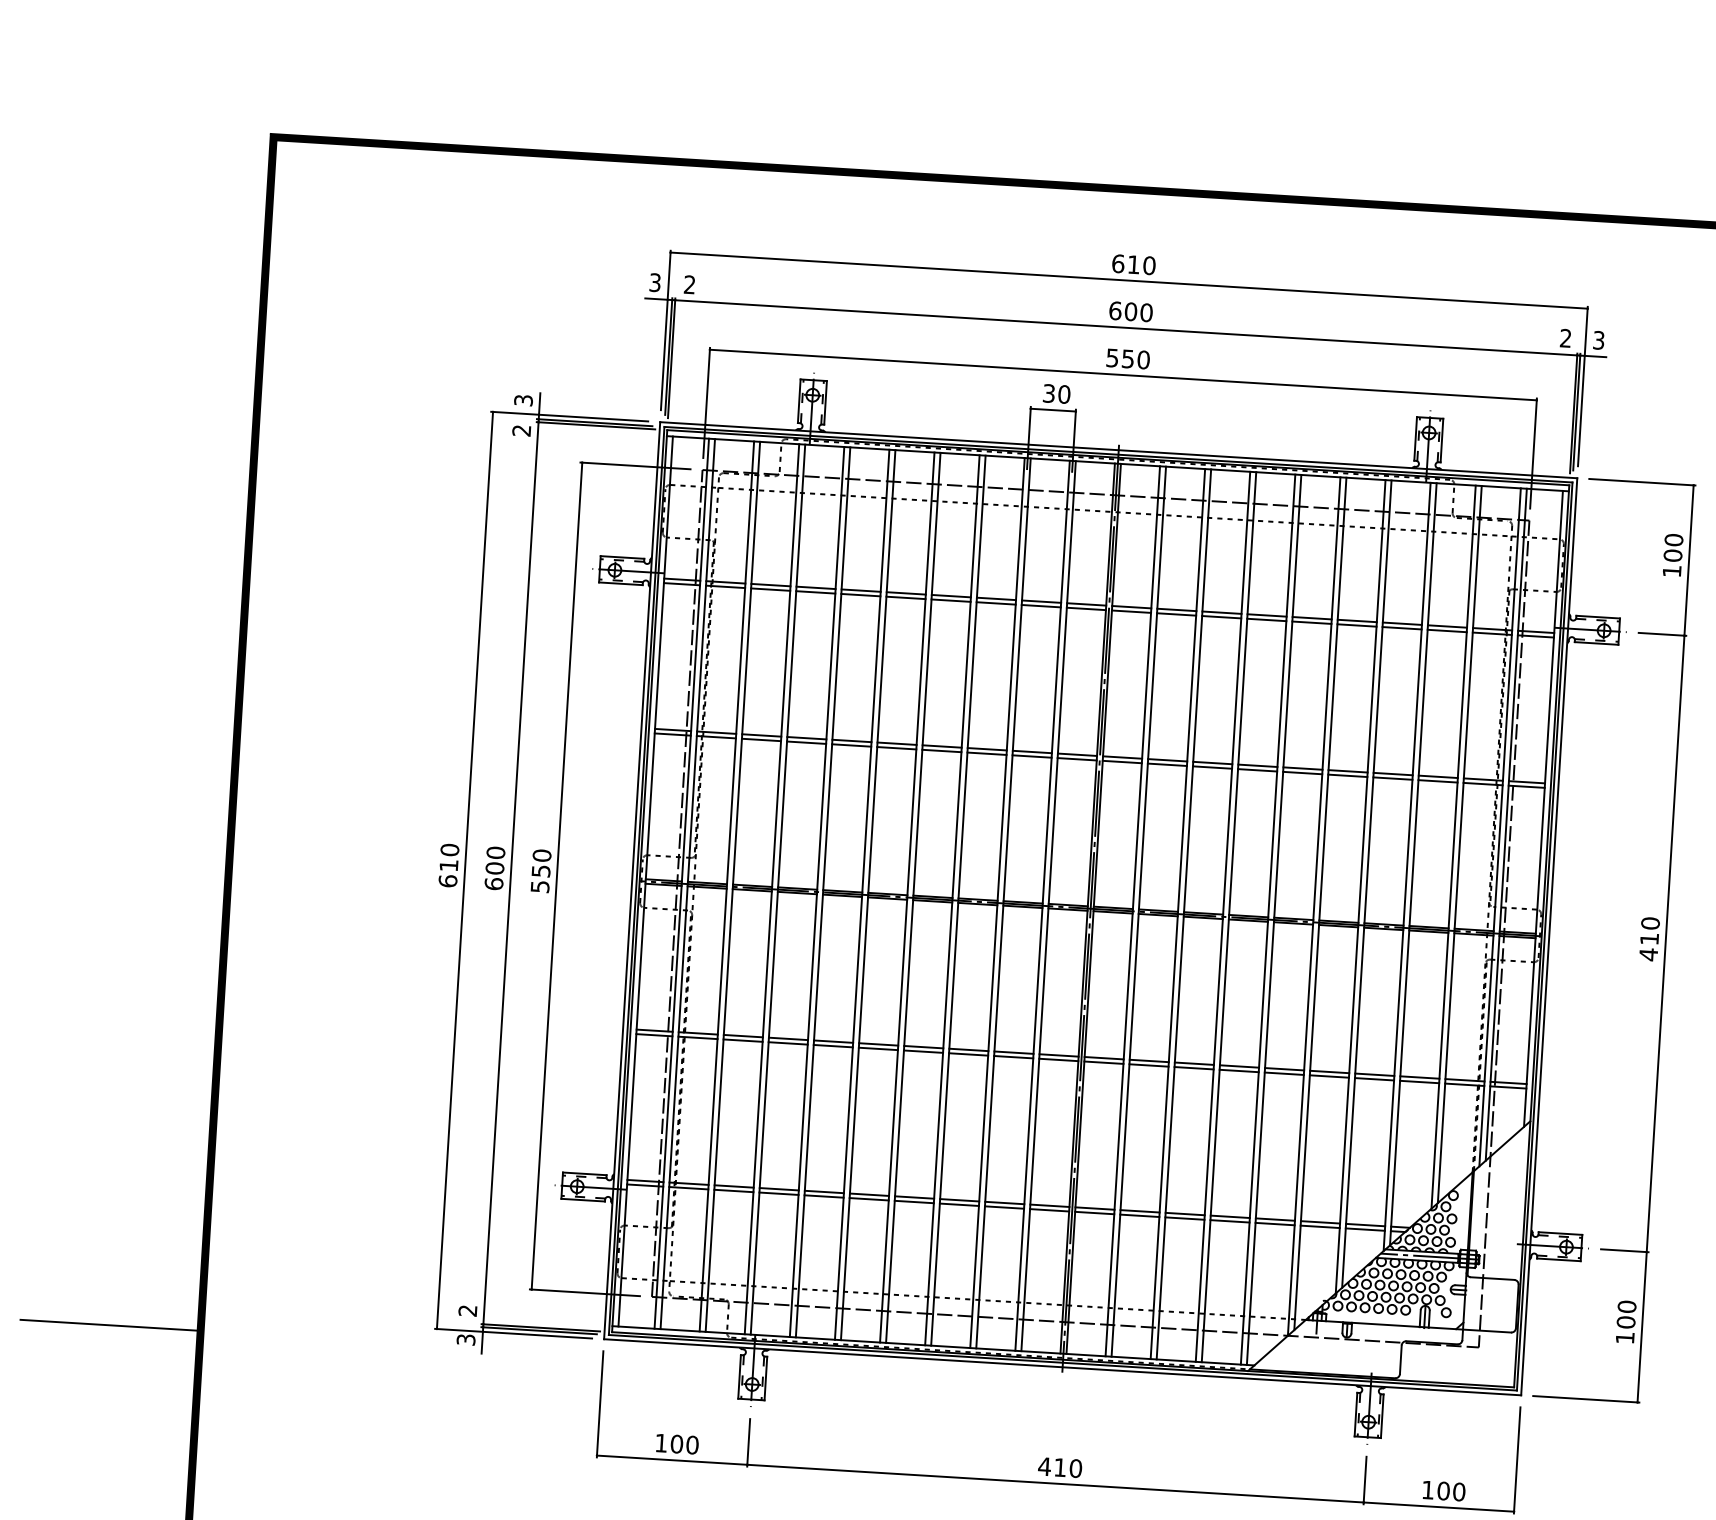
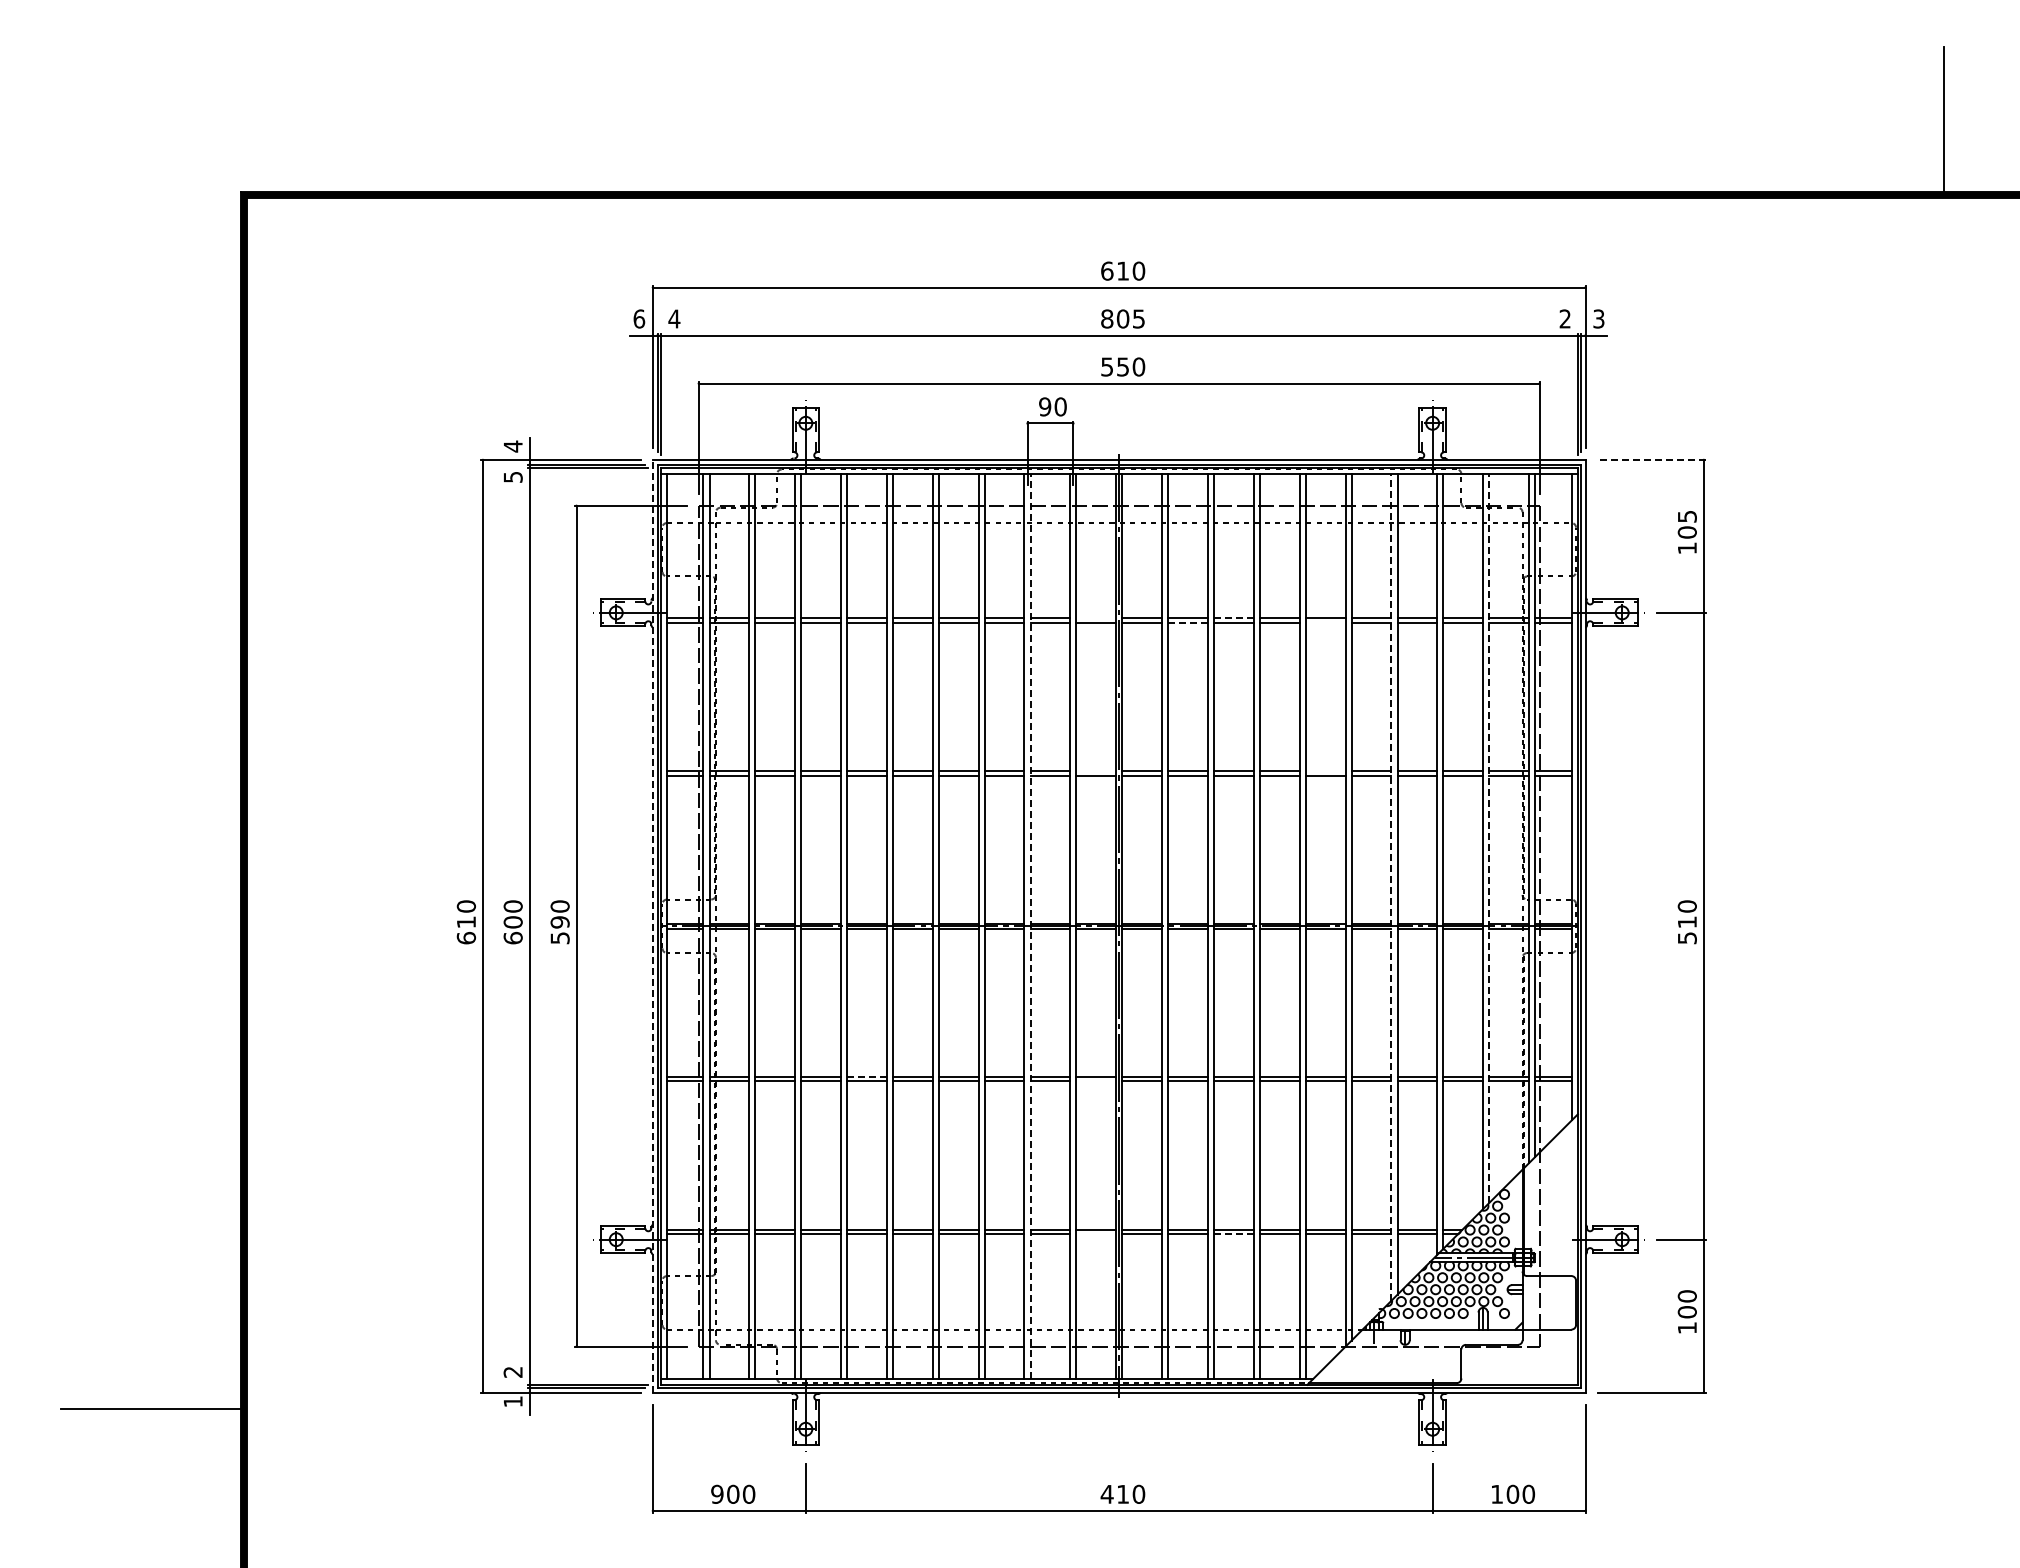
text: (655, 282) -> (639, 318), 3 -> 6
text: (689, 284) -> (674, 318), 2 -> 4
text: (1131, 311) -> (1123, 318), 600 -> 805
text: (1049, 393) -> (1045, 406), 30 -> 90
text: (522, 400) -> (512, 446), 3 -> 4
text: (521, 430) -> (512, 477), 2 -> 5
line: (1642, 481) -> (1651, 459), solid -> dashed
text: (1673, 539) -> (1686, 516), 100 -> 105
line: (1086, 604) -> (1096, 618), removed
line: (1221, 612) -> (1233, 618), solid -> dashed
line: (1177, 614) -> (1188, 622), solid -> dashed
line: (1311, 622) -> (1325, 622), removed
line: (1077, 755) -> (1096, 771), removed
line: (1302, 768) -> (1325, 771), removed
line: (1460, 844) -> (1489, 838), solid -> dashed
text: (540, 871) -> (559, 922), 550 -> 590
line: (631, 879) -> (652, 925), solid -> dashed
line: (1360, 886) -> (1391, 887), solid -> dashed
line: (1003, 903) -> (1030, 926), solid -> dashed
text: (1648, 953) -> (1687, 937), 410 -> 510
line: (833, 1041) -> (866, 1076), solid -> dashed
line: (1058, 1060) -> (1096, 1081), removed
line: (1049, 1210) -> (1096, 1234), removed
line: (1184, 1218) -> (1233, 1234), solid -> dashed
text: (465, 1339) -> (512, 1401), 3 -> 1
text: (661, 1442) -> (717, 1493), 100 -> 900

